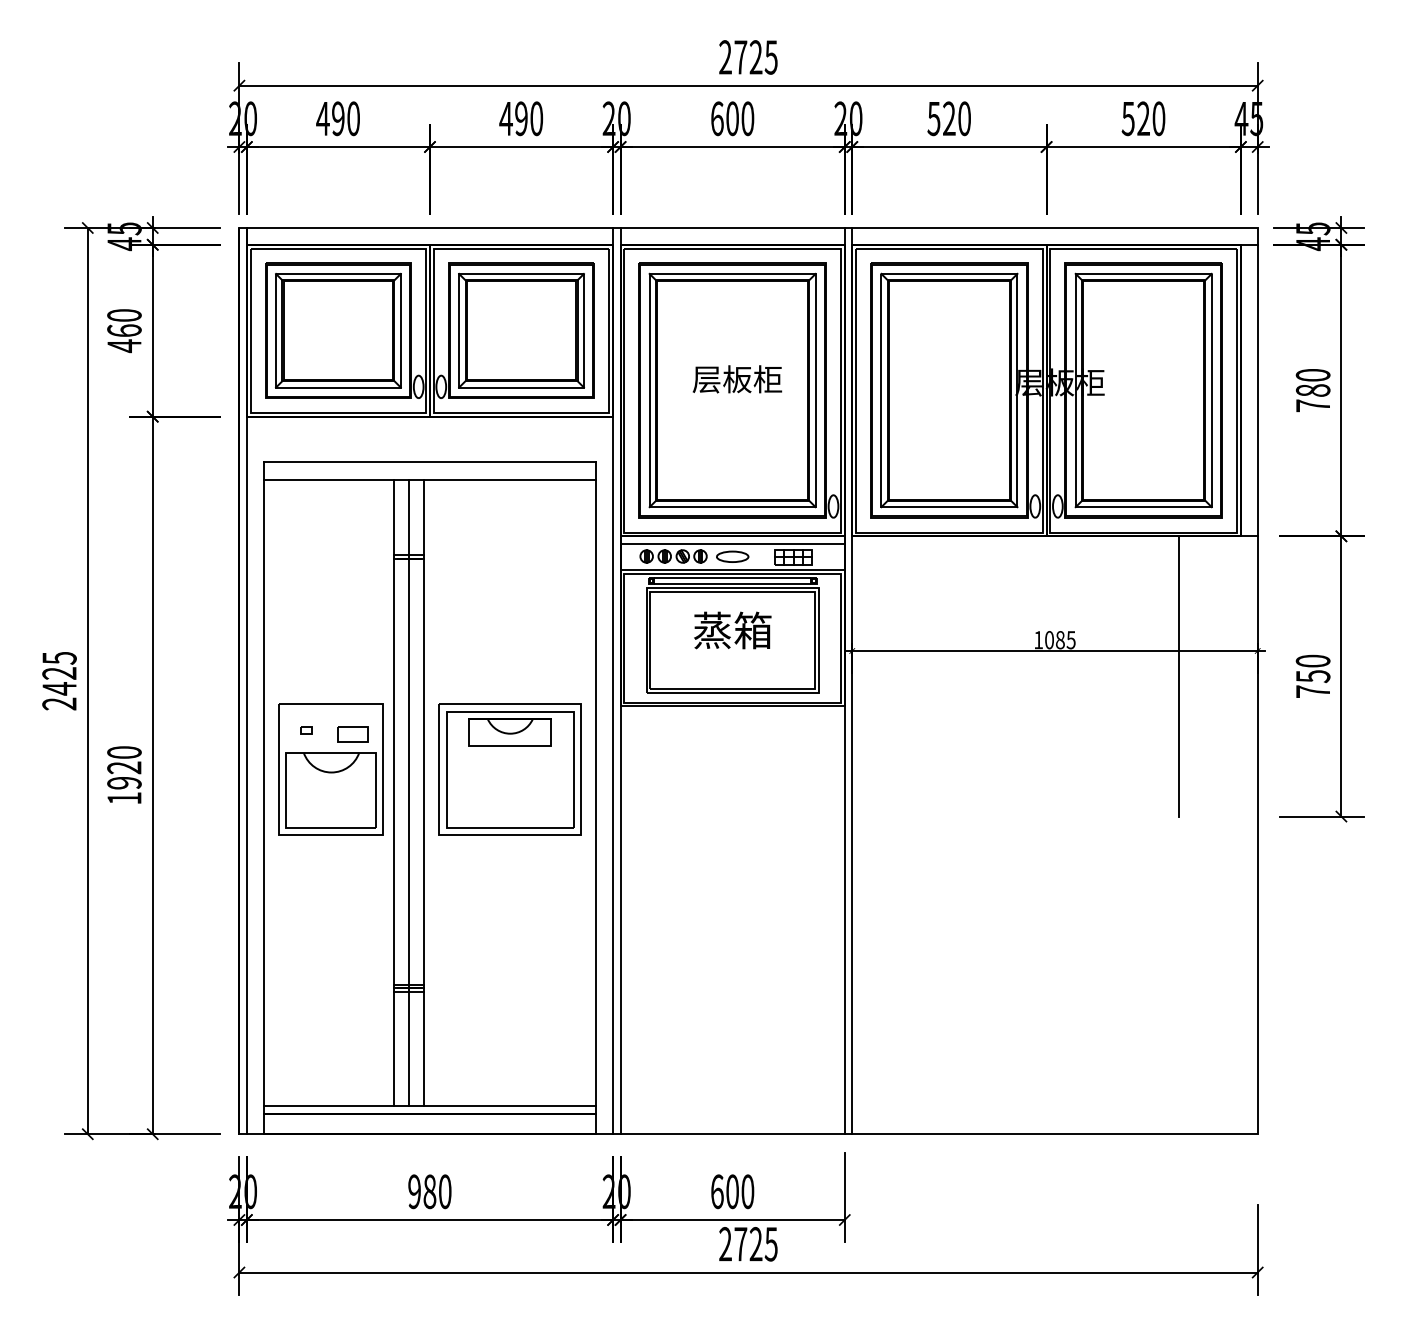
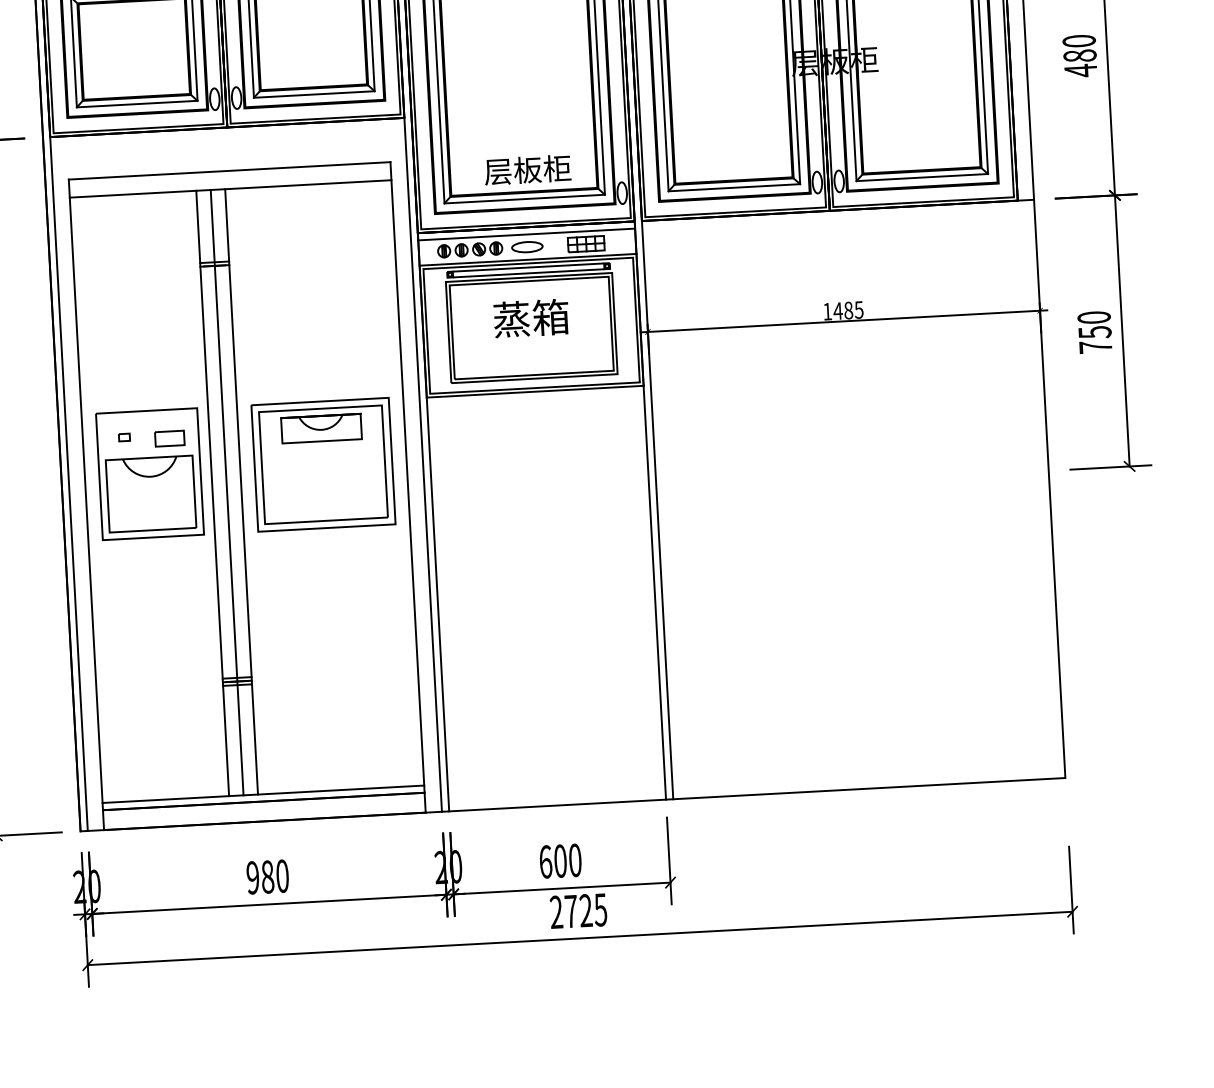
text: (737, 379) -> (527, 170), moved
text: (1312, 405) -> (1080, 70), 780 -> 480
text: (1049, 640) -> (838, 311), 1085 -> 1485
line: (1179, 676) -> (965, 339), removed

